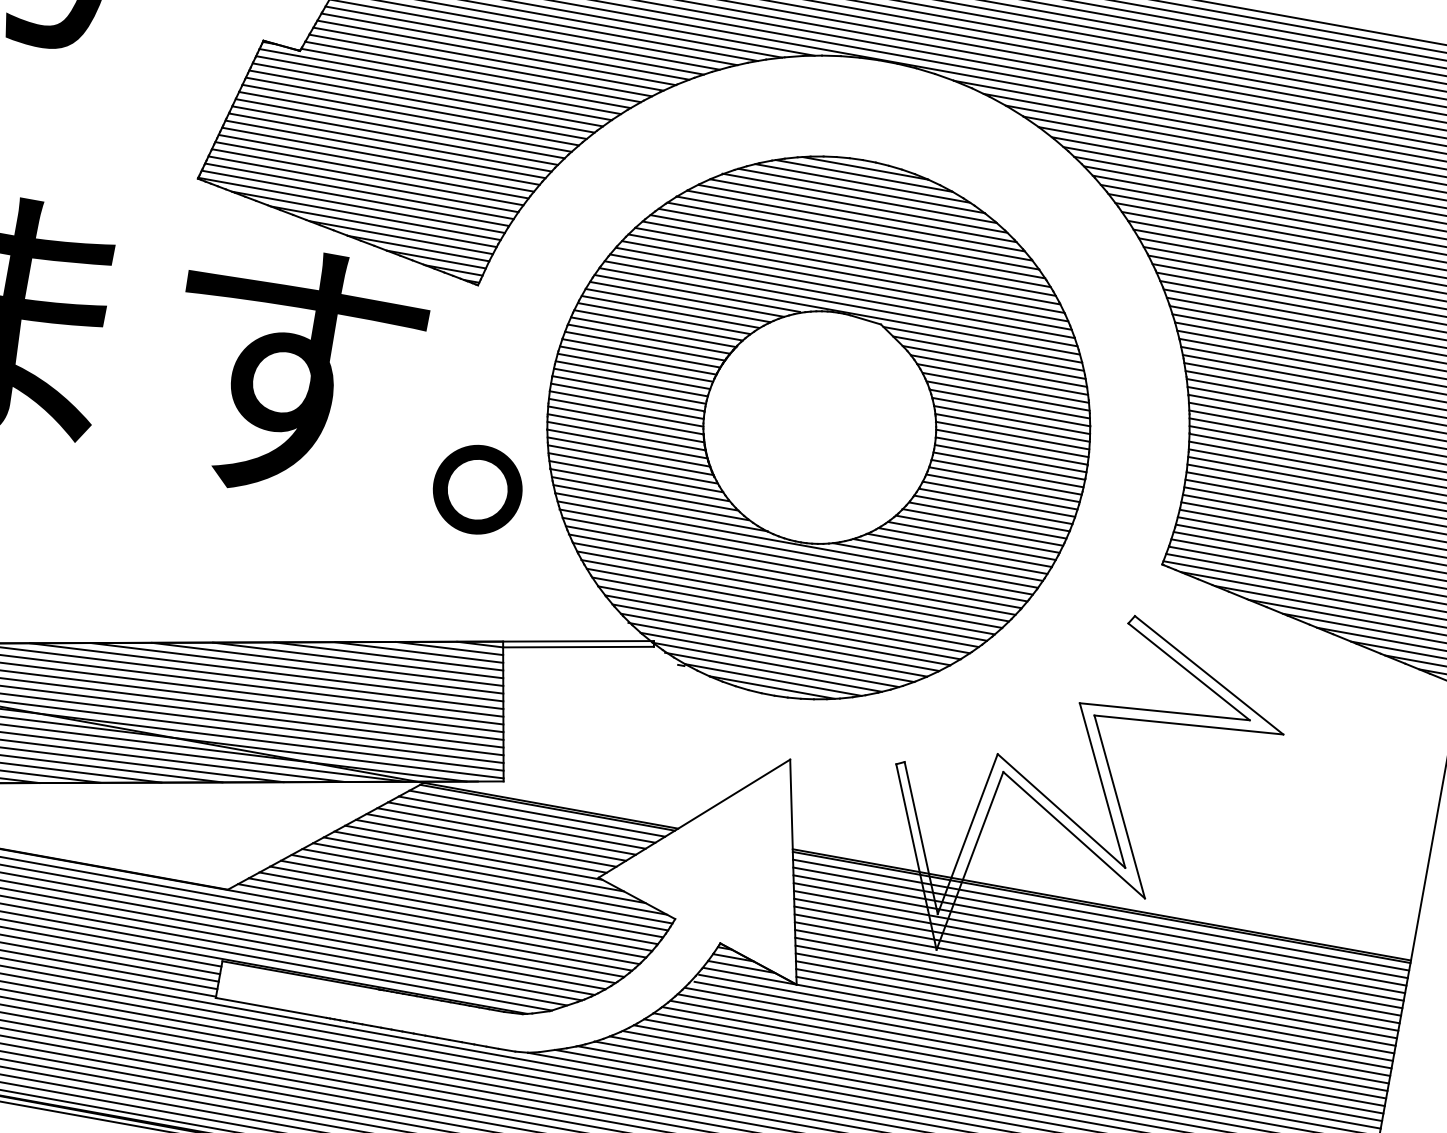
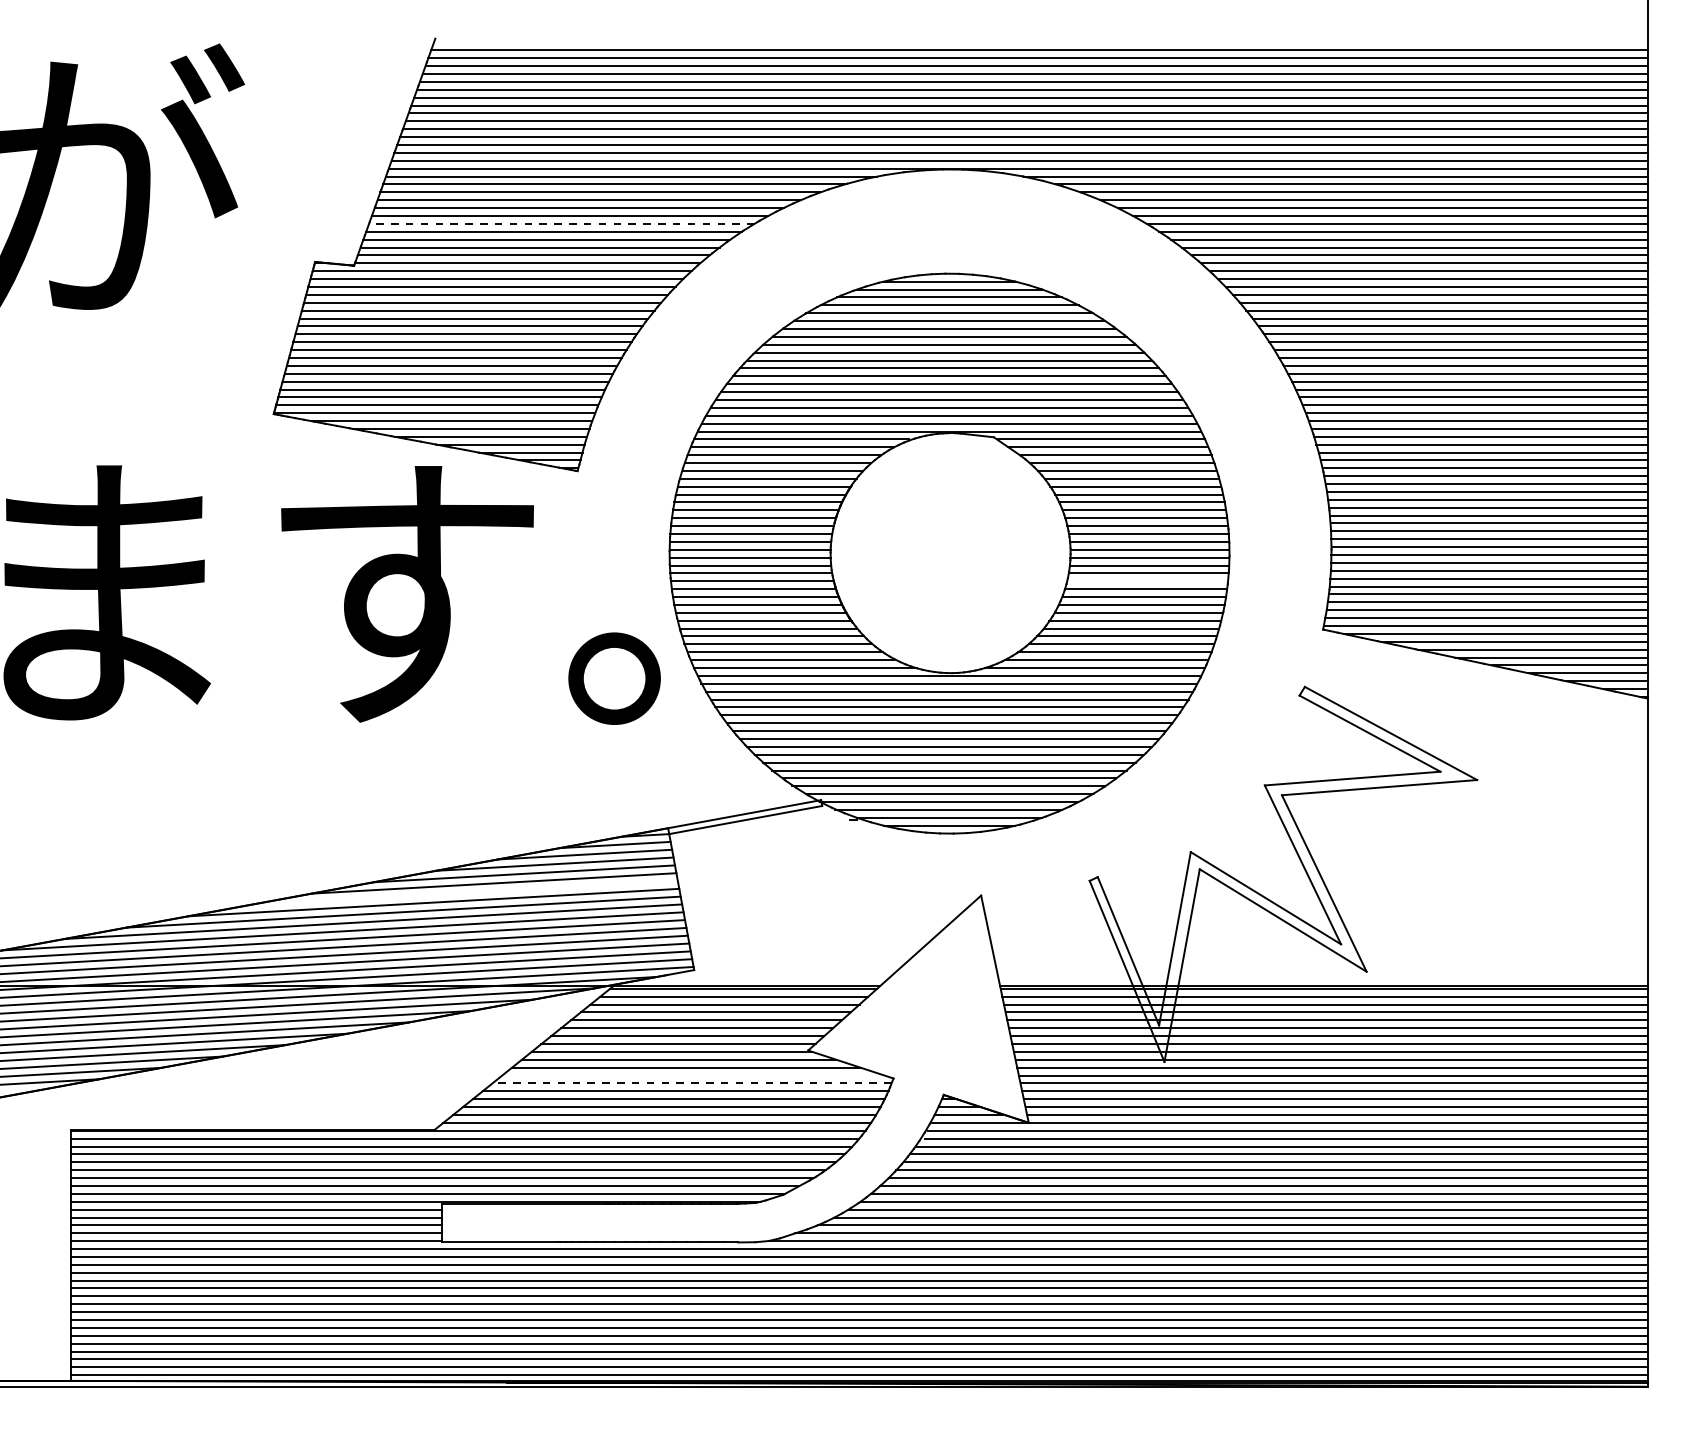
line: (505, 46) -> (561, 223), solid -> dashed
line: (1002, 488) -> (1147, 581), removed
line: (296, 667) -> (463, 892), removed
line: (484, 881) -> (693, 1075), removed
line: (482, 889) -> (692, 1083), solid -> dashed

